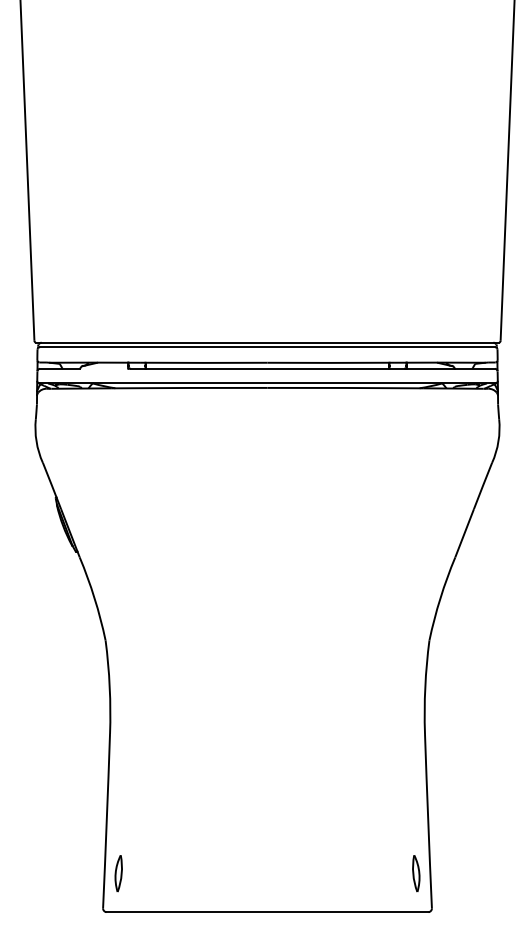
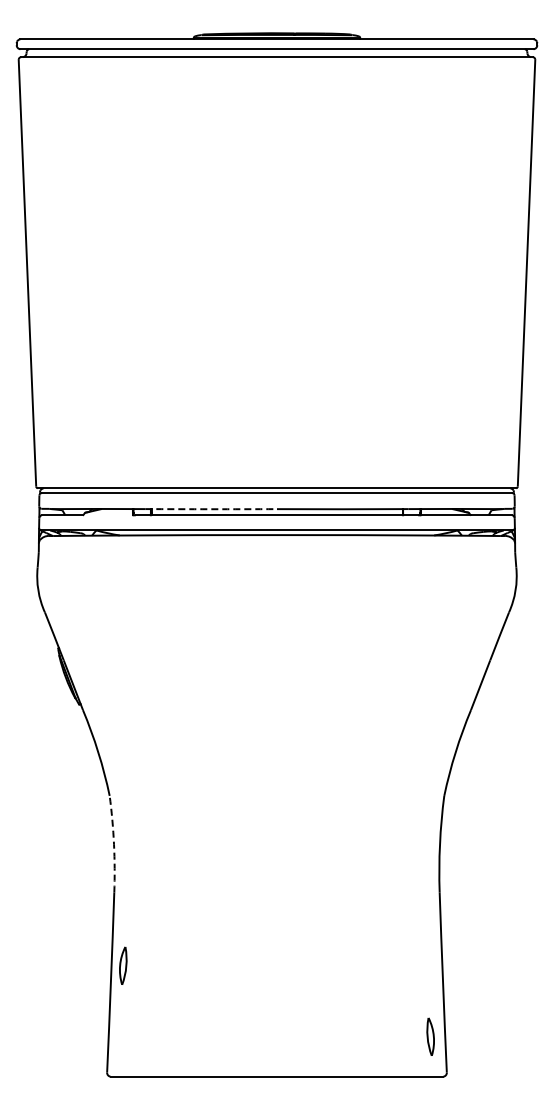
arc: (204, 363) -> (211, 509), solid -> dashed
arc: (110, 687) -> (114, 844), solid -> dashed
part: (118, 873) -> (123, 965), moved

